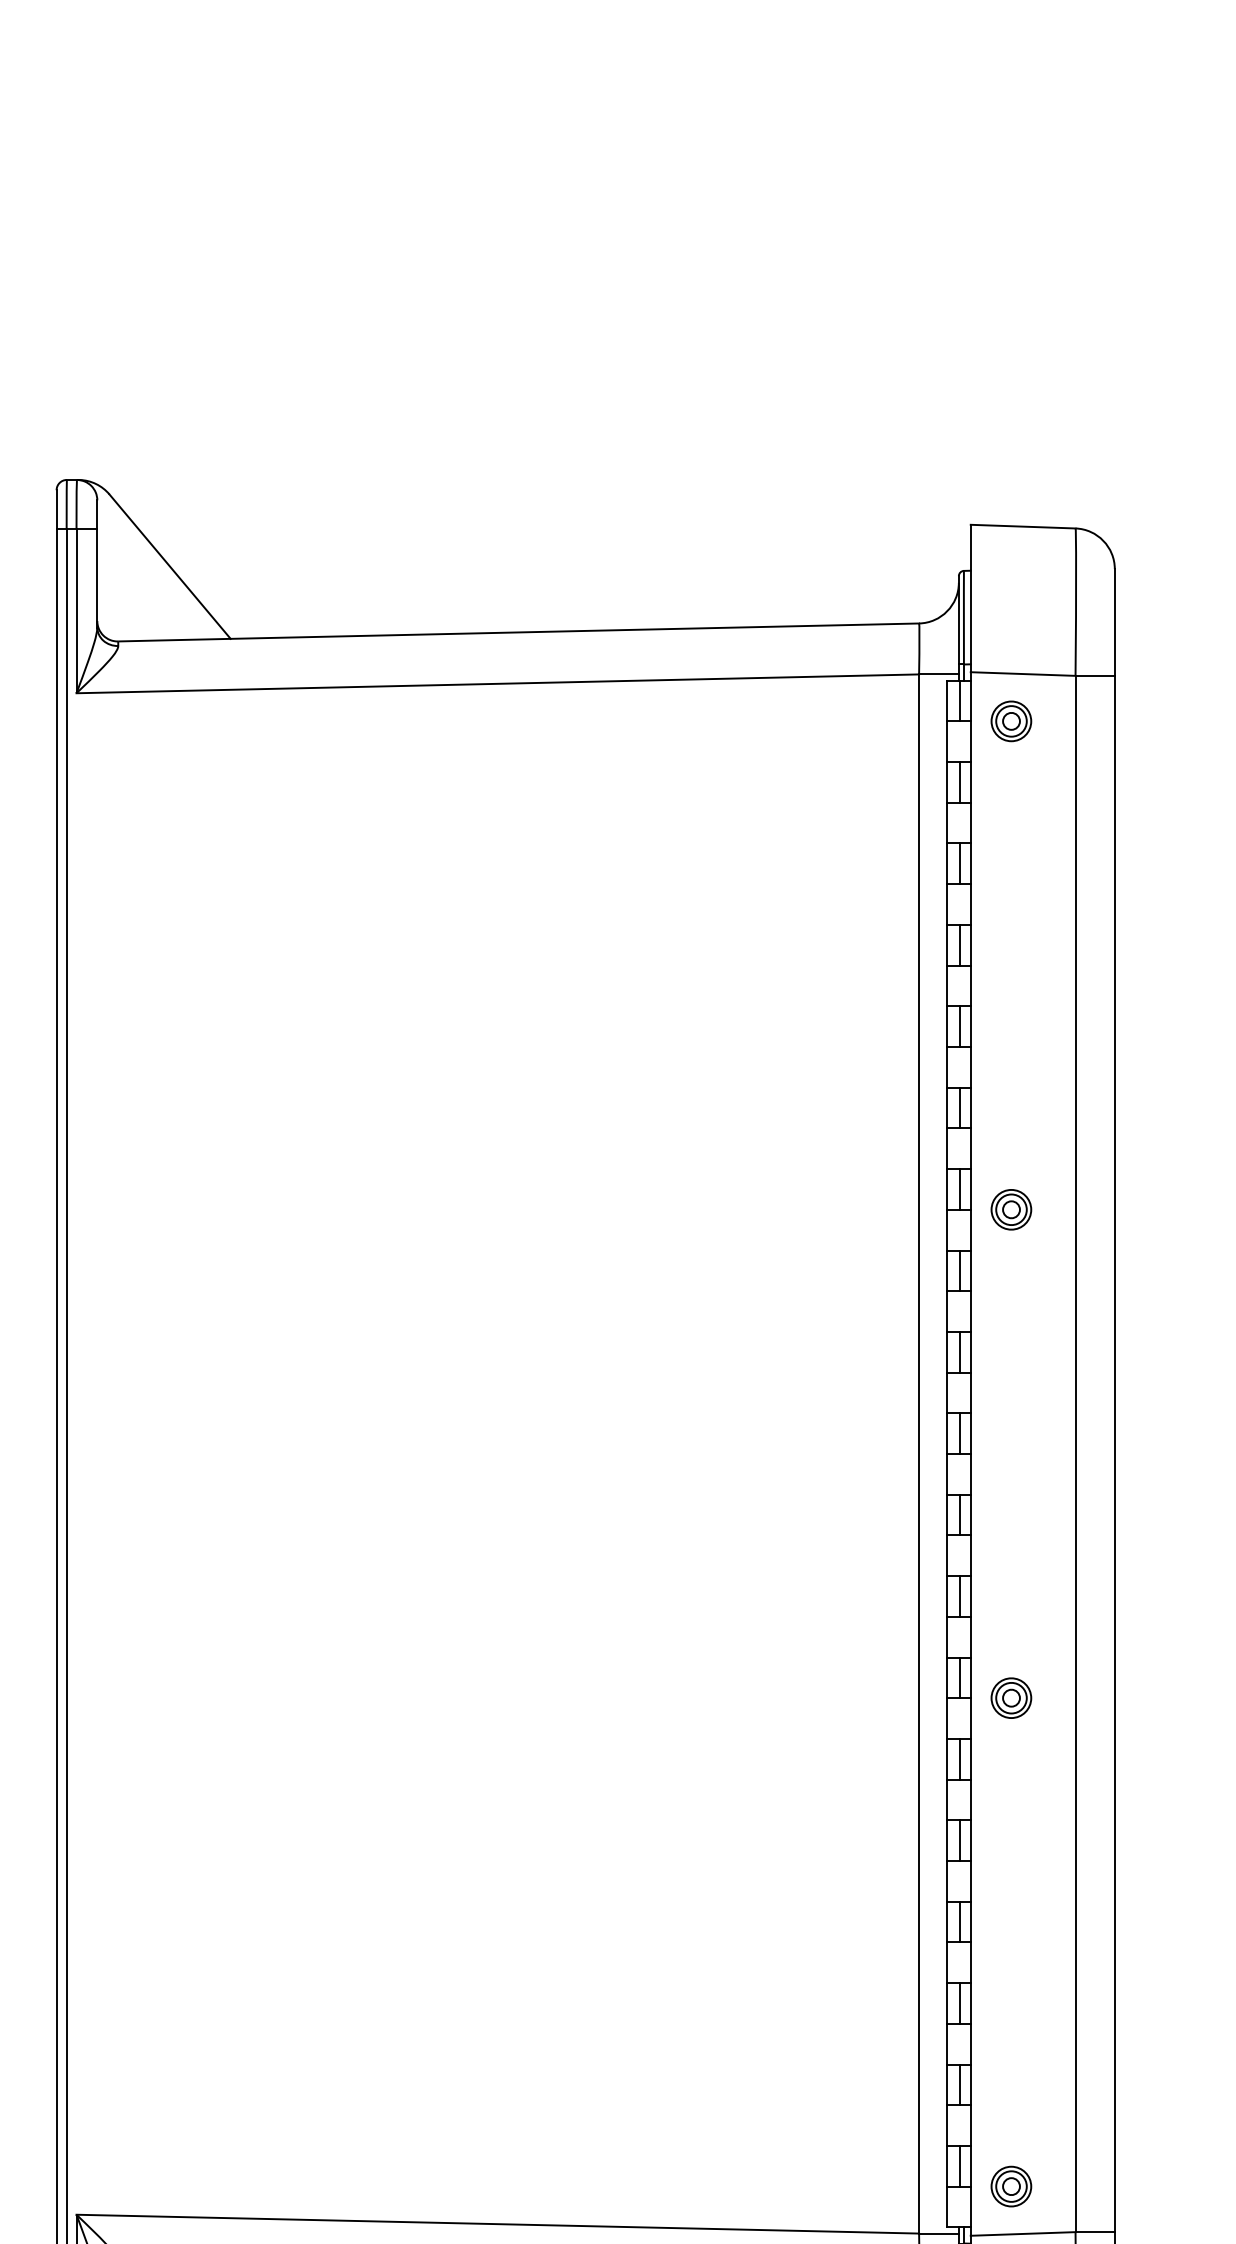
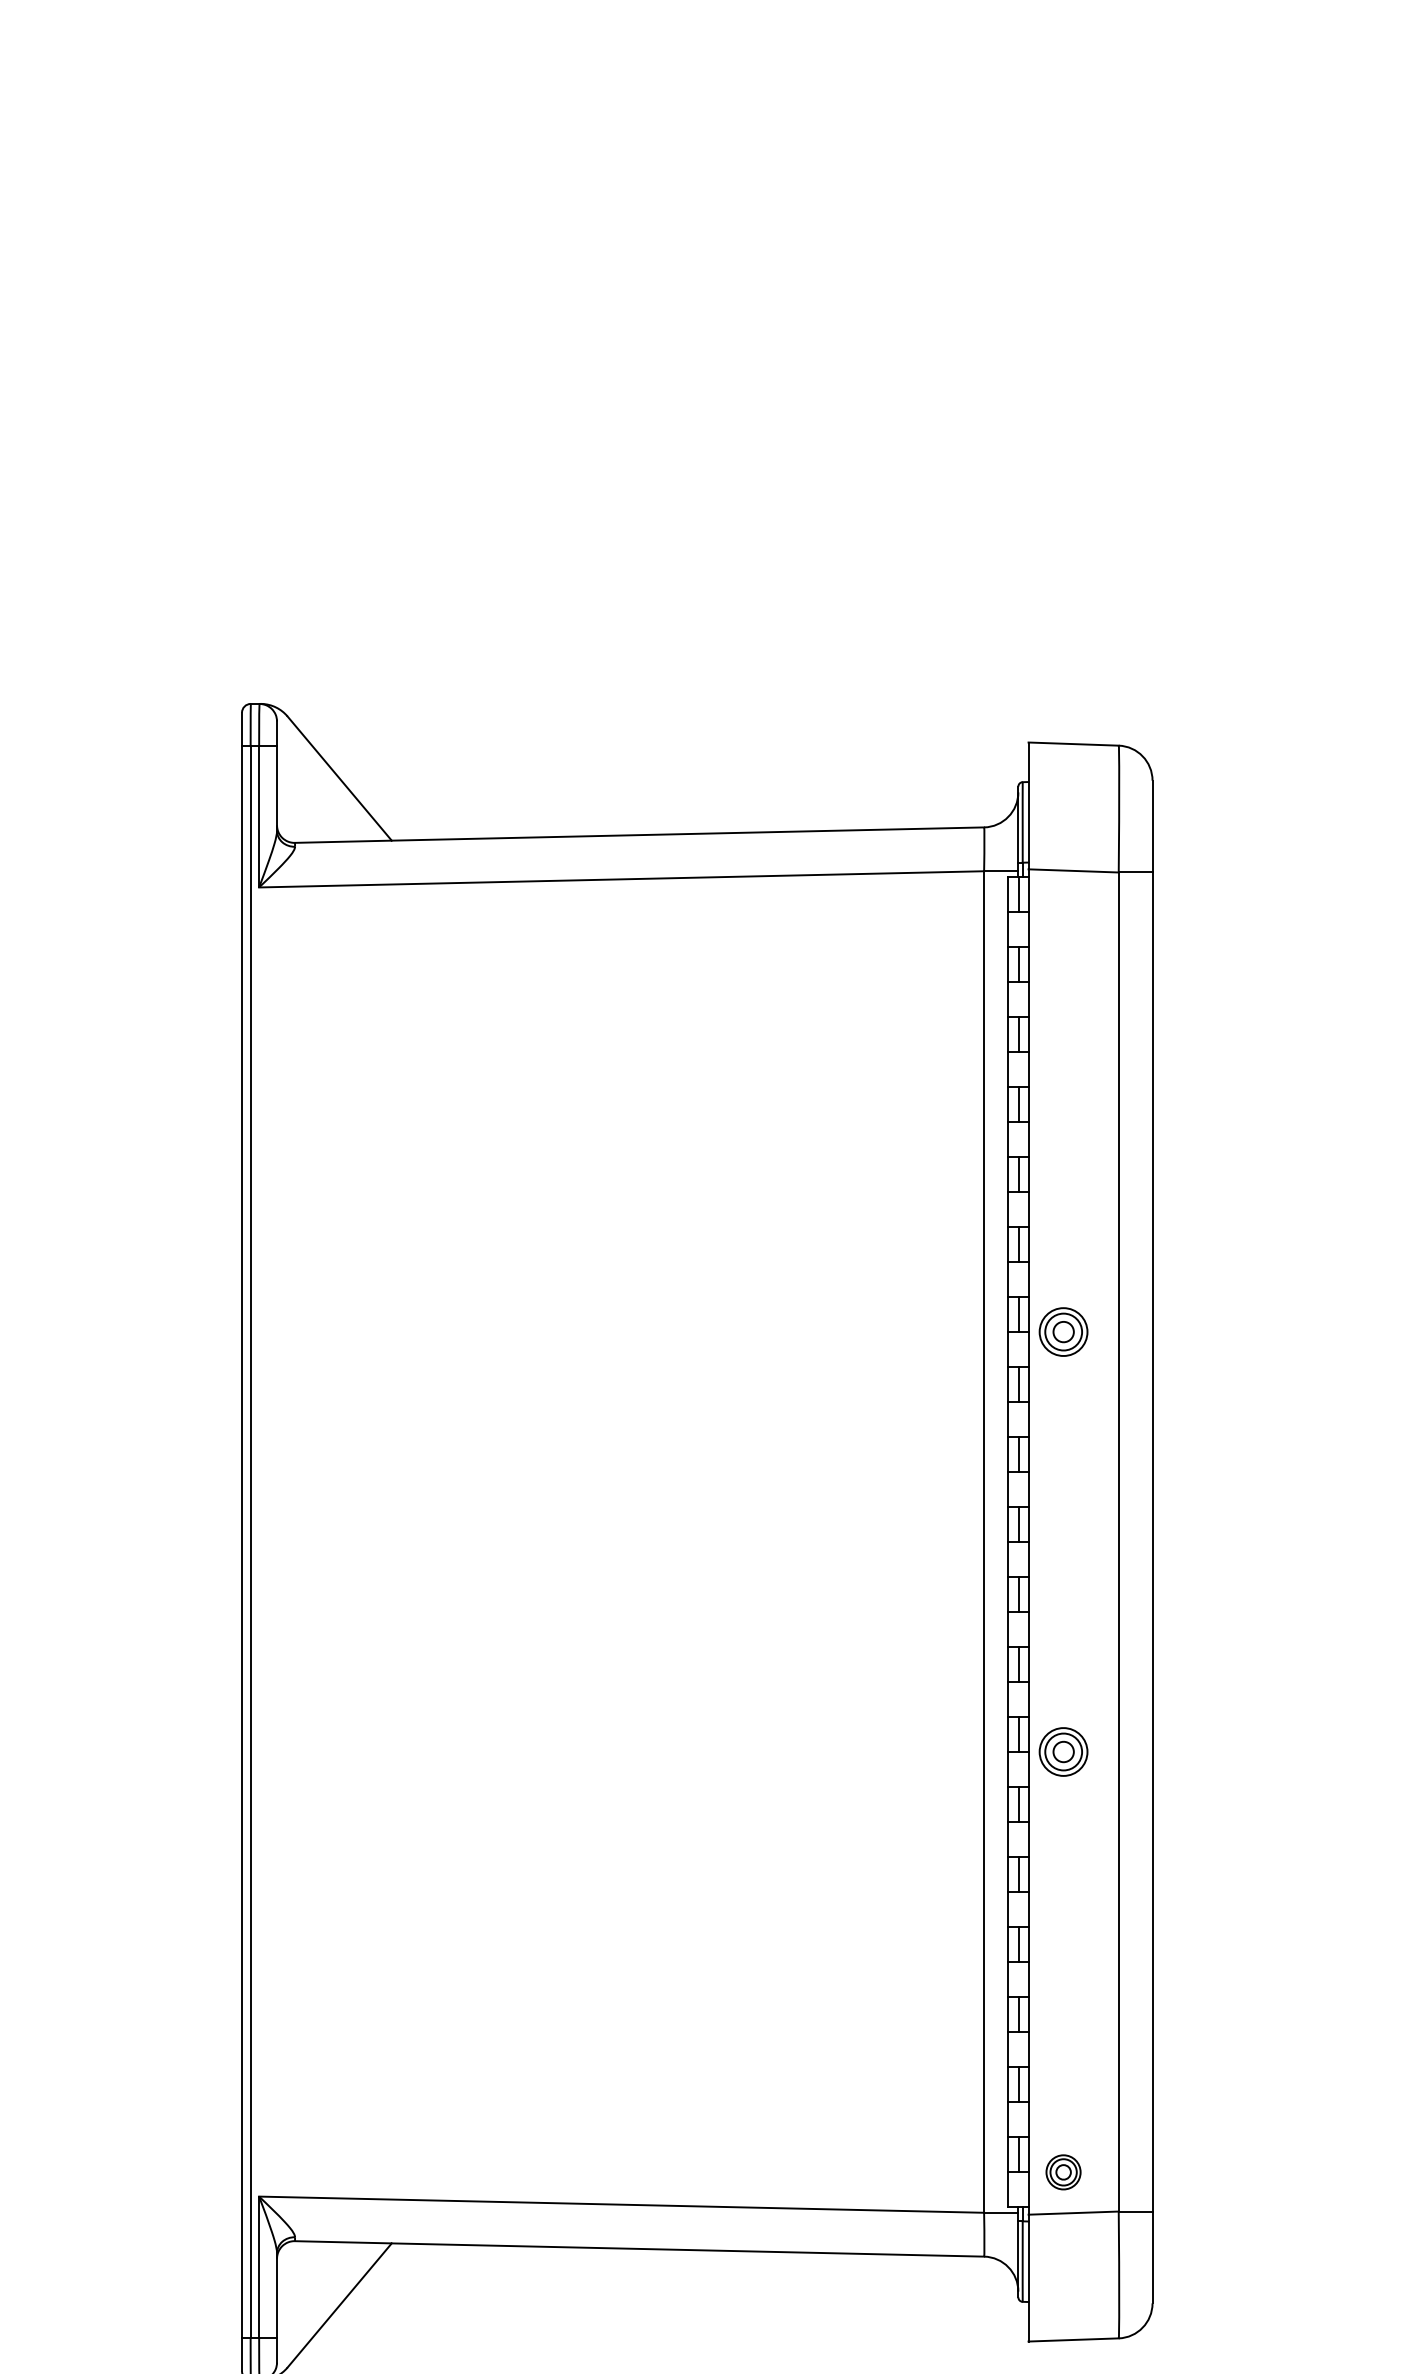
part: (1011, 721) -> (1063, 911), removed
part: (1011, 1209) -> (1063, 1331), size x1.4
part: (1011, 1698) -> (1063, 1752), size x1.4

